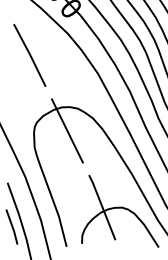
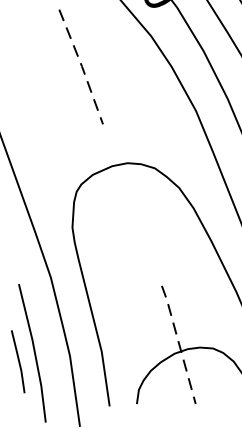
line: (30, 55) -> (82, 67), solid -> dashed
line: (66, 130) -> (130, 204), removed
line: (102, 206) -> (179, 342), solid -> dashed

